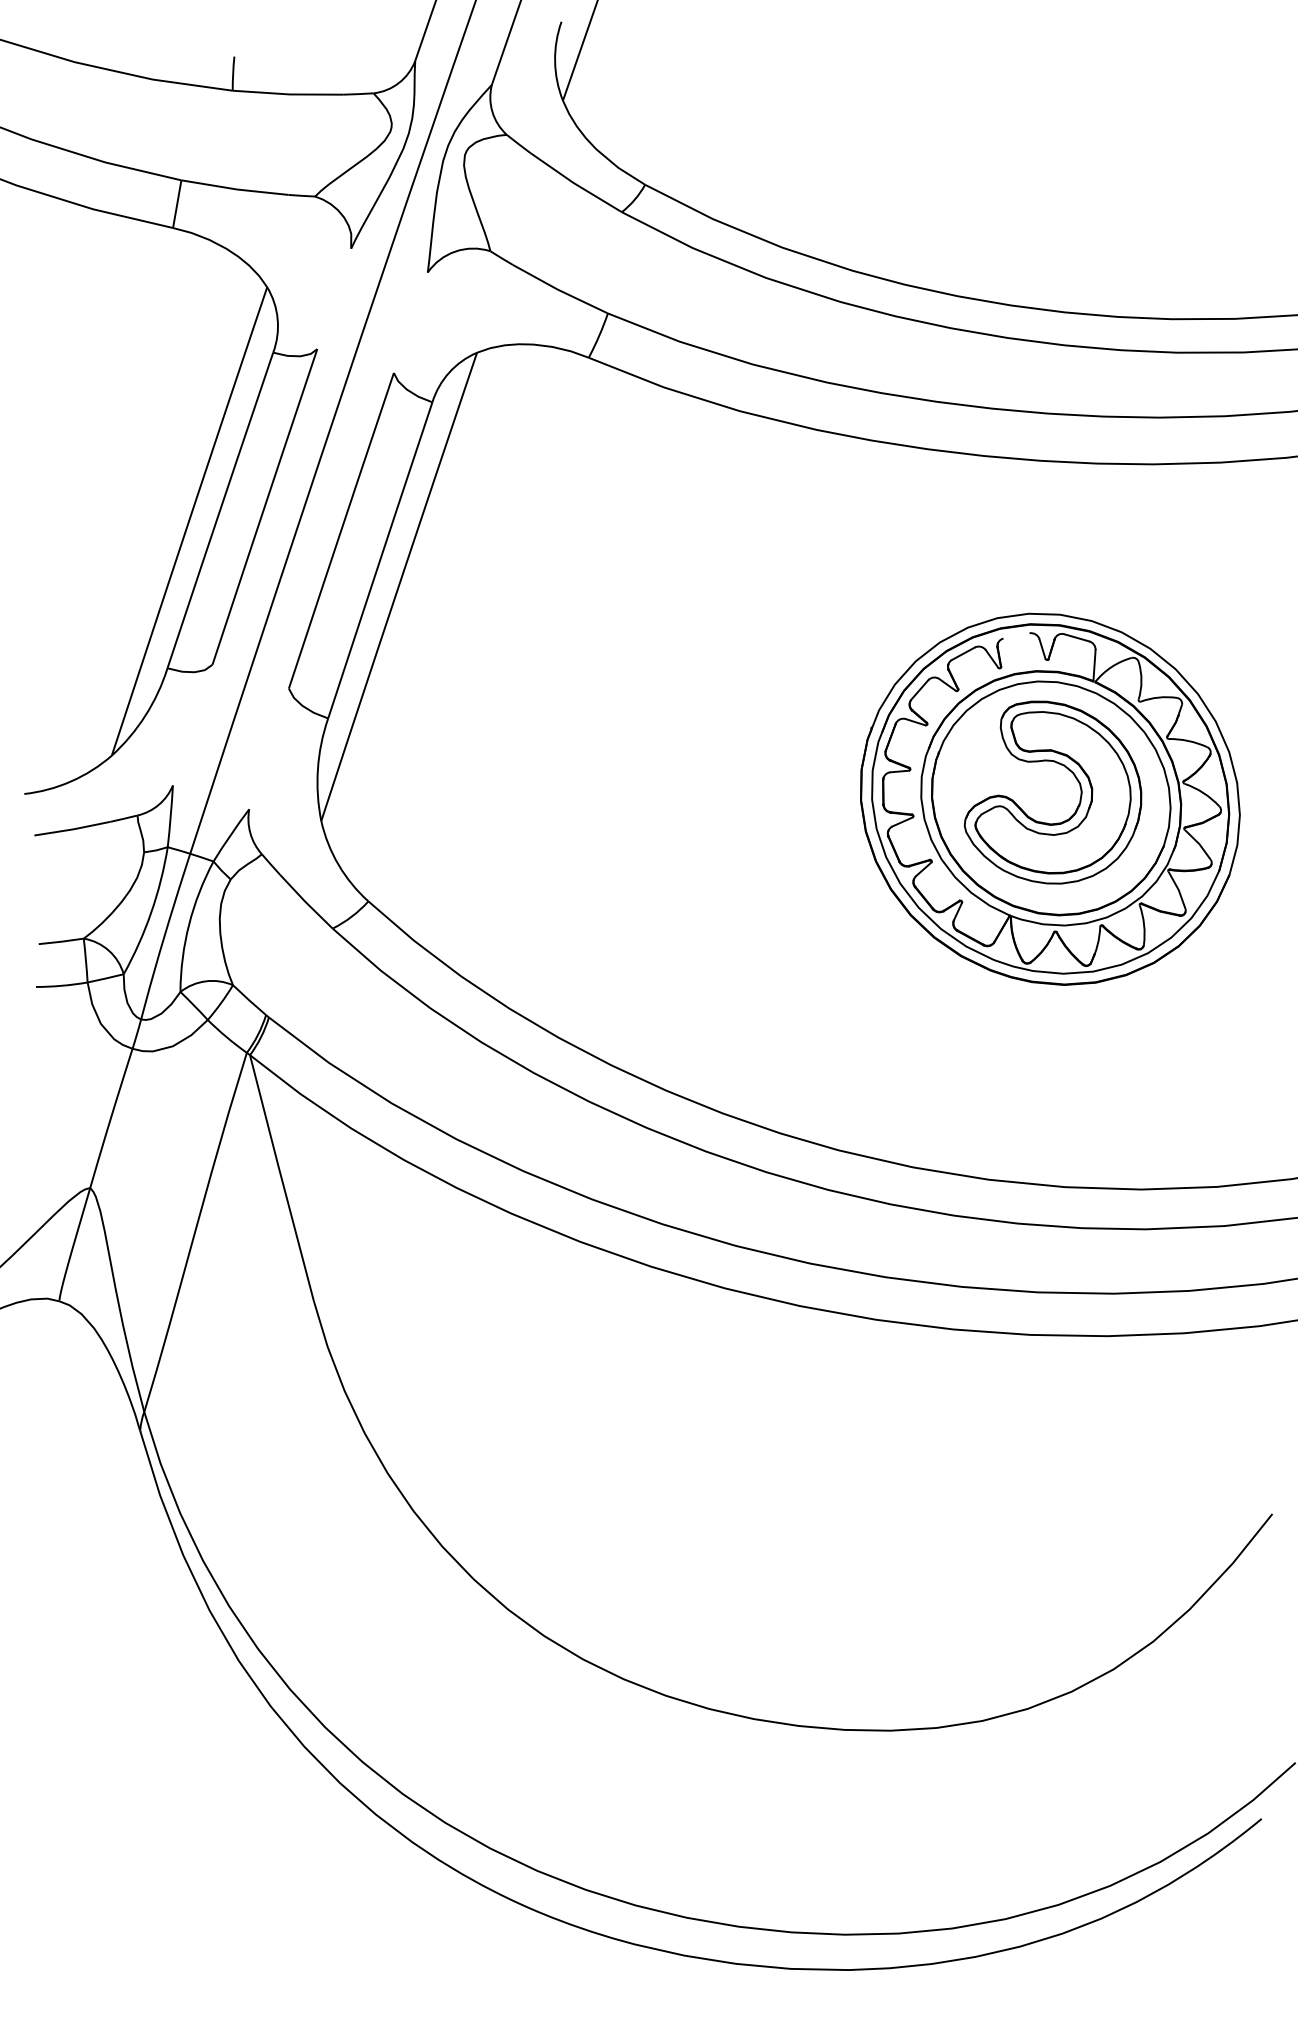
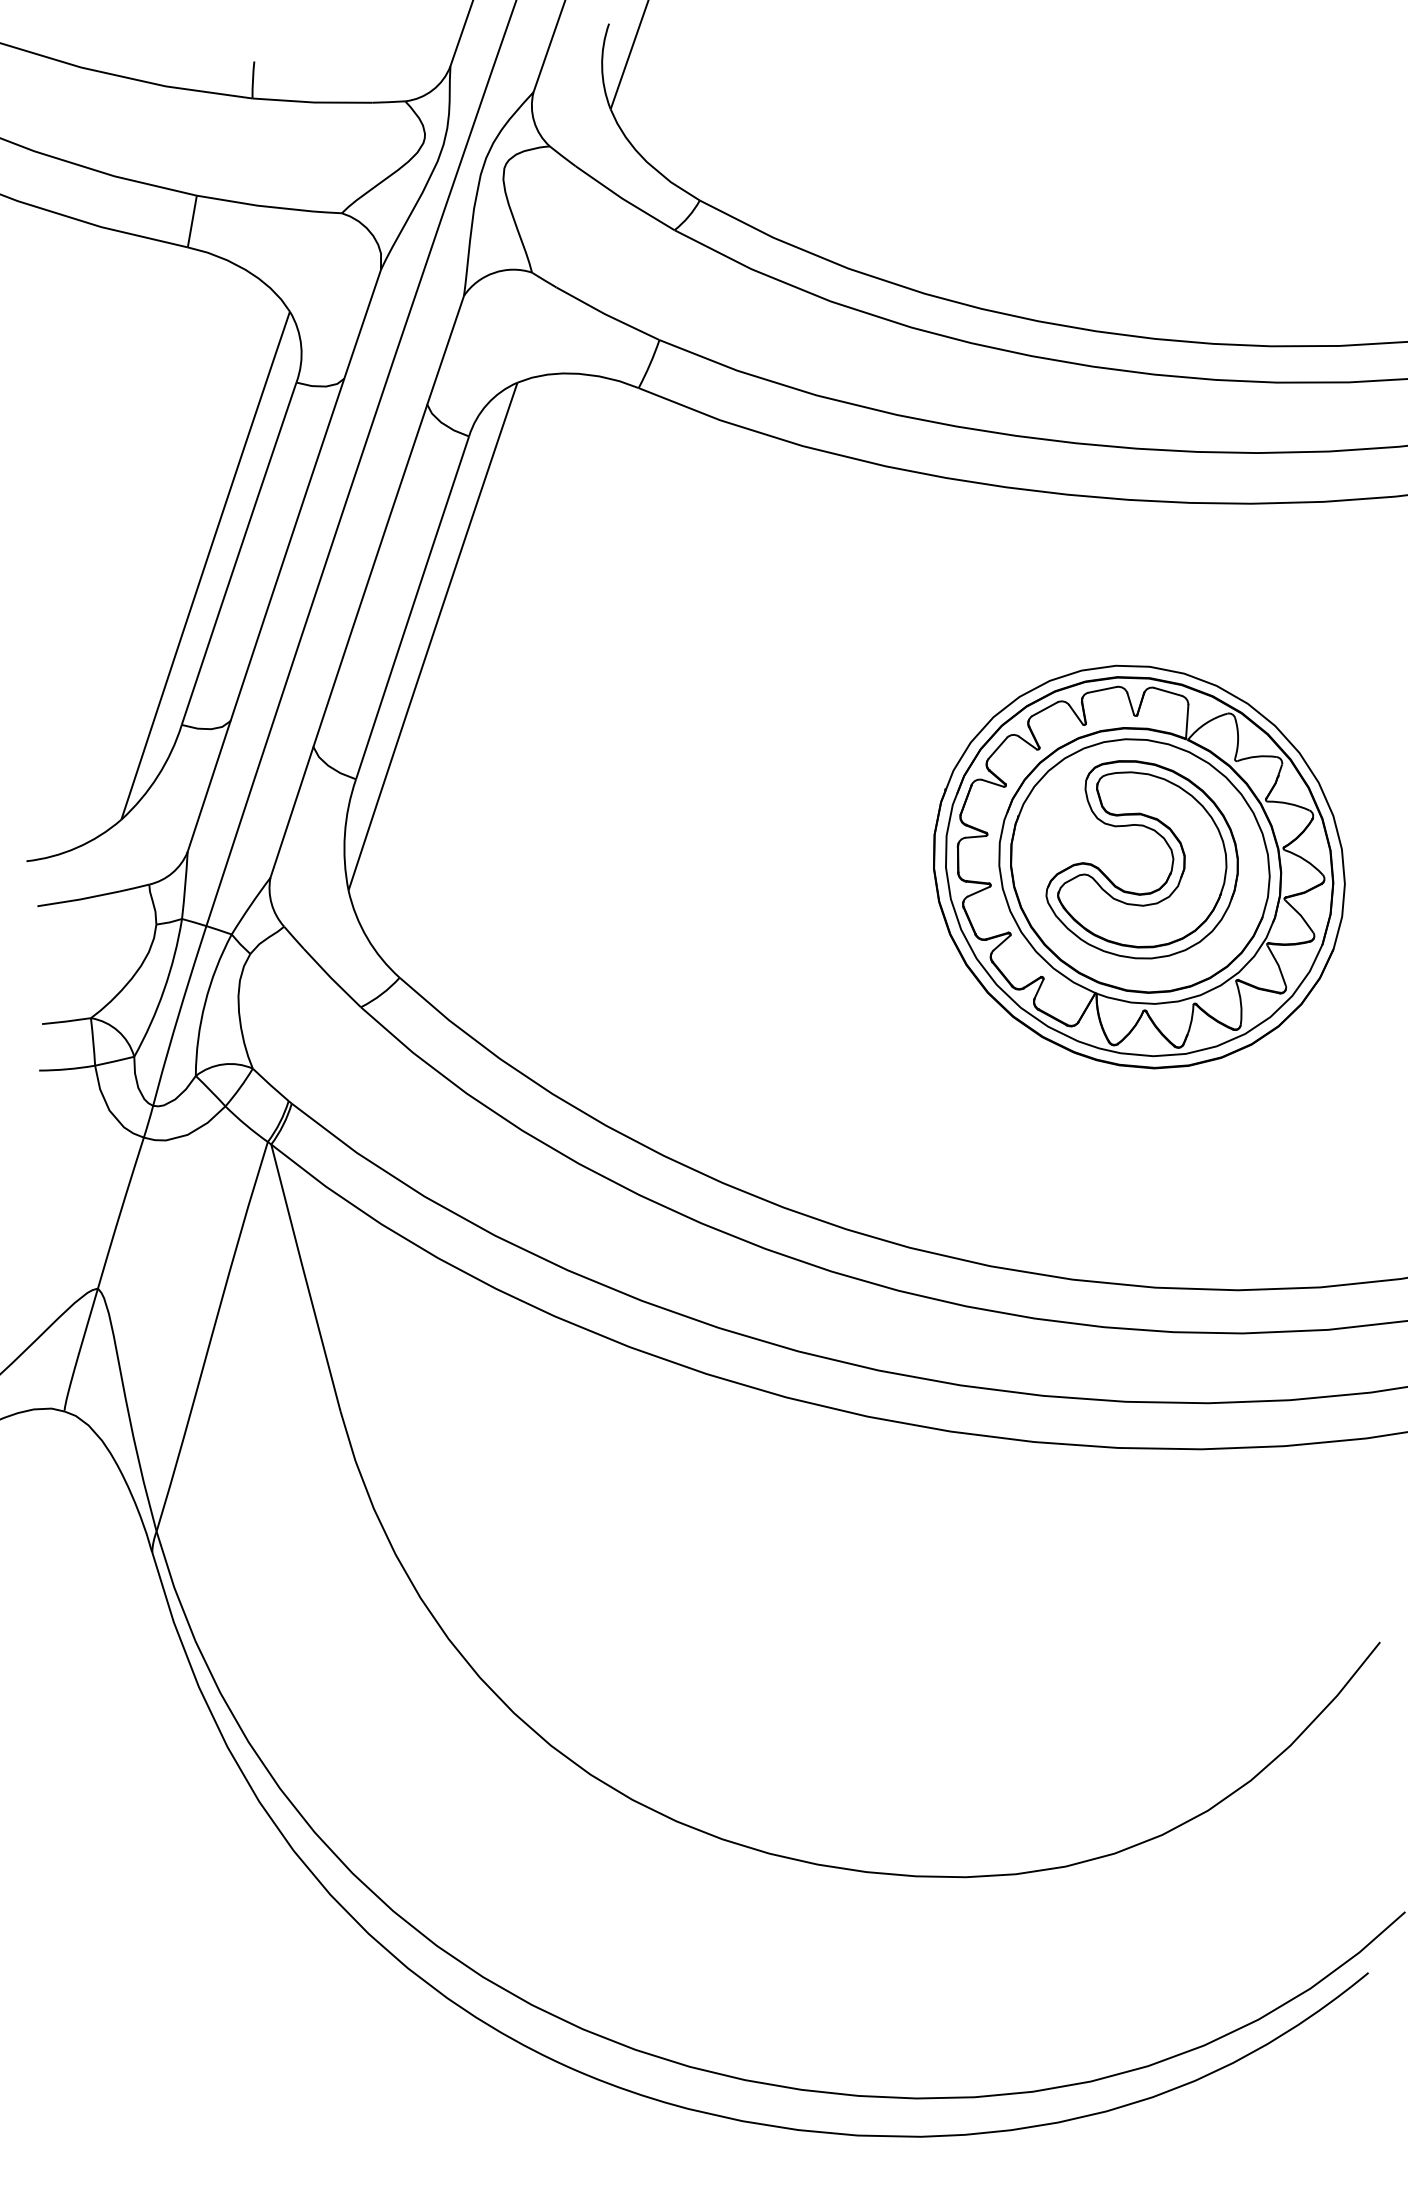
line: (334, 298) -> (362, 323), added
line: (410, 322) -> (445, 349), added
line: (1016, 635) -> (1102, 689), added
line: (192, 724) -> (208, 785), added
line: (268, 748) -> (291, 811), added

